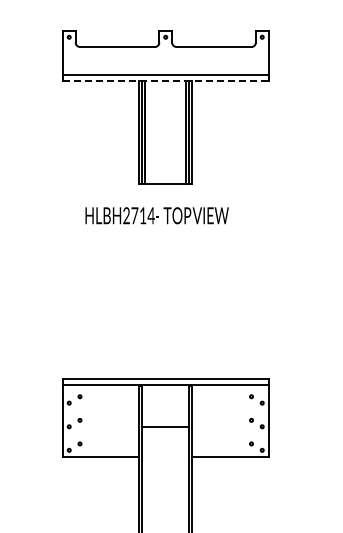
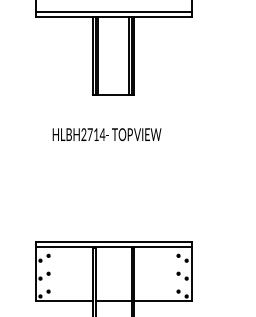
line: (165, 81) -> (113, 17), dashed -> solid
text: (156, 215) -> (106, 134), moved
line: (165, 426) -> (113, 301), moved

